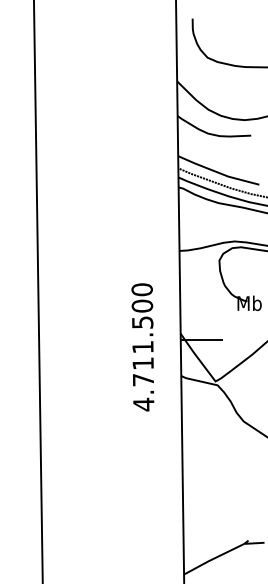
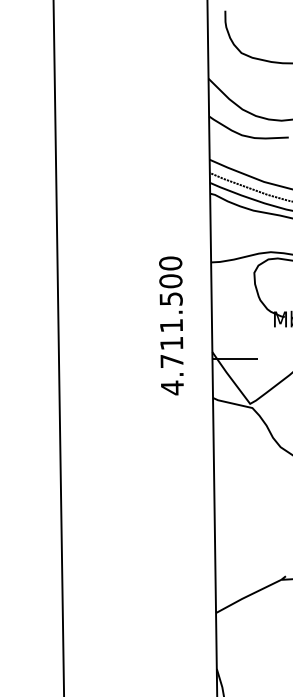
text: (142, 346) -> (171, 325), moved

